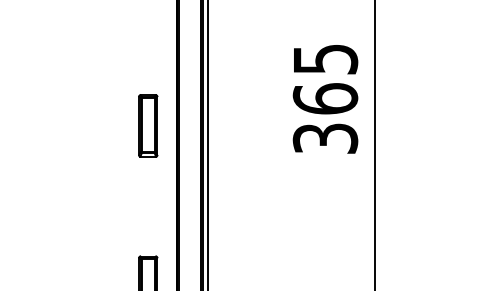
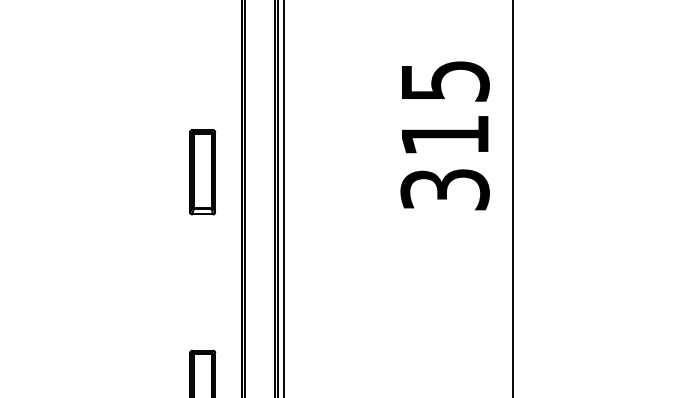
text: (325, 98) -> (445, 134), 365 -> 315

